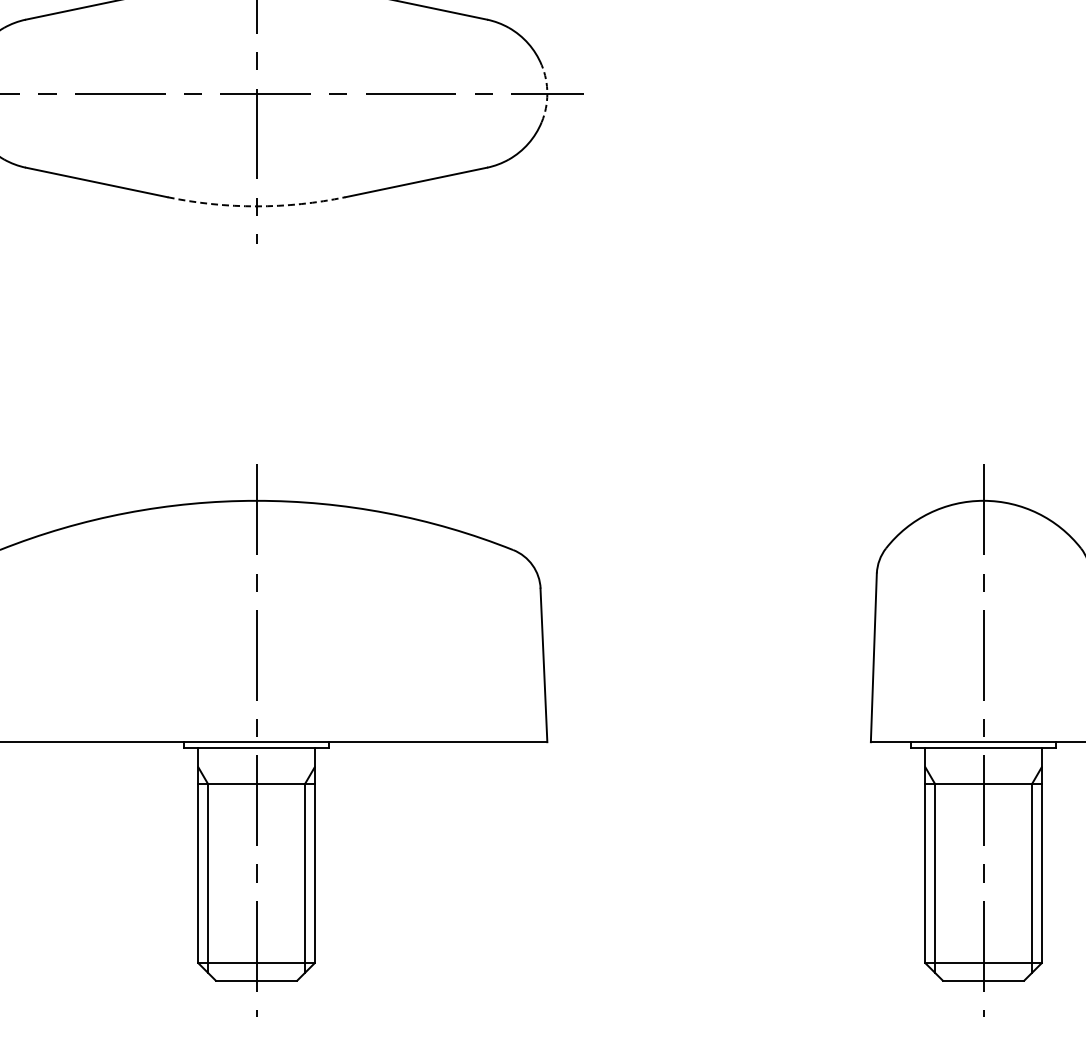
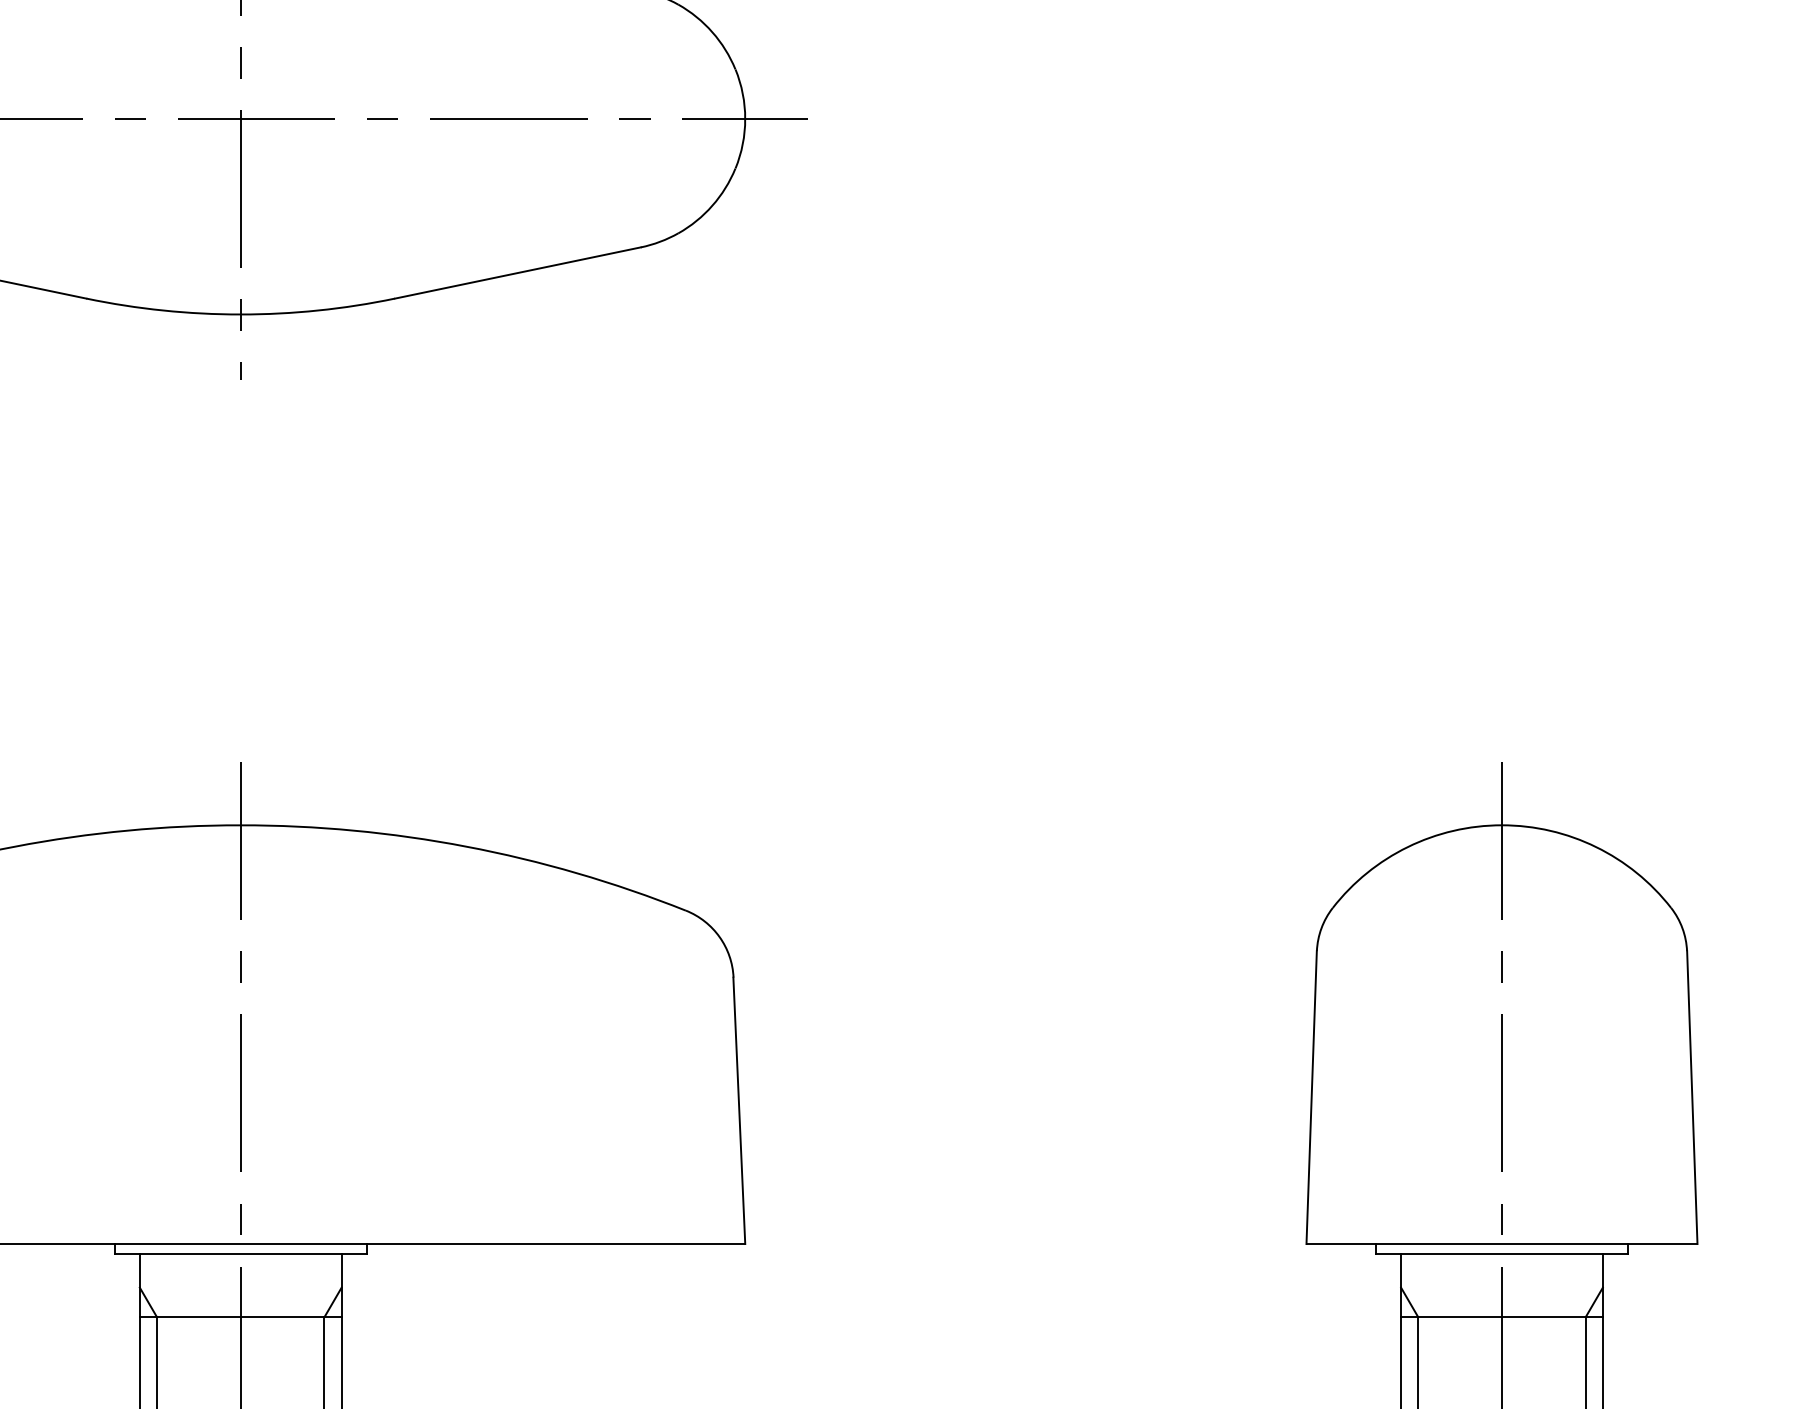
arc: (547, 93) -> (745, 118), dashed -> solid
arc: (256, 206) -> (240, 314), dashed -> solid

